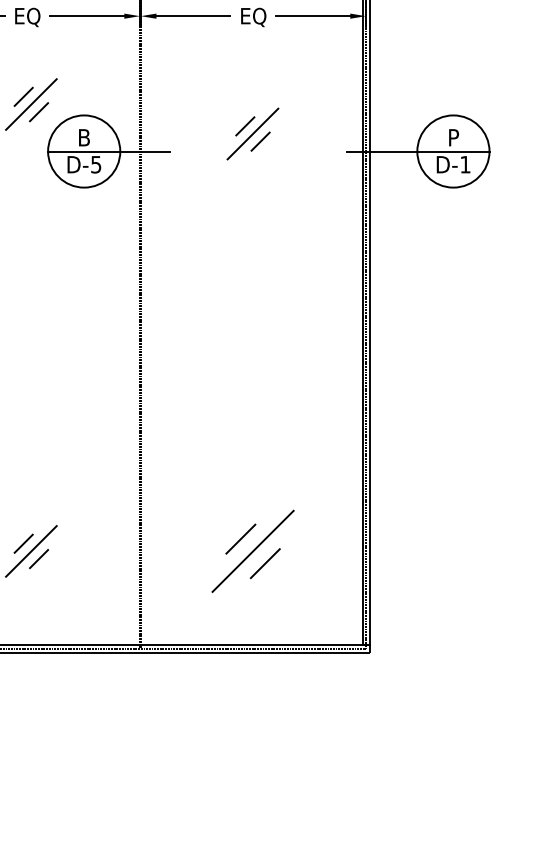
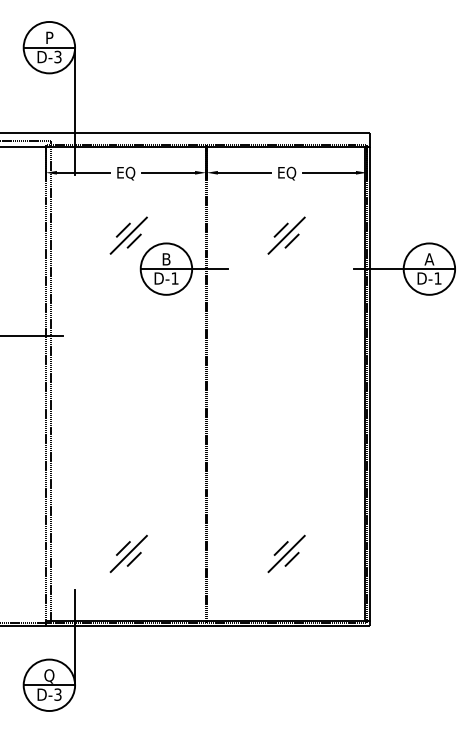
part: (252, 133) -> (286, 235), moved
text: (453, 137) -> (429, 259), P -> A
text: (95, 164) -> (174, 278), D-5 -> D-1
part: (252, 550) -> (286, 553), size x0.62

